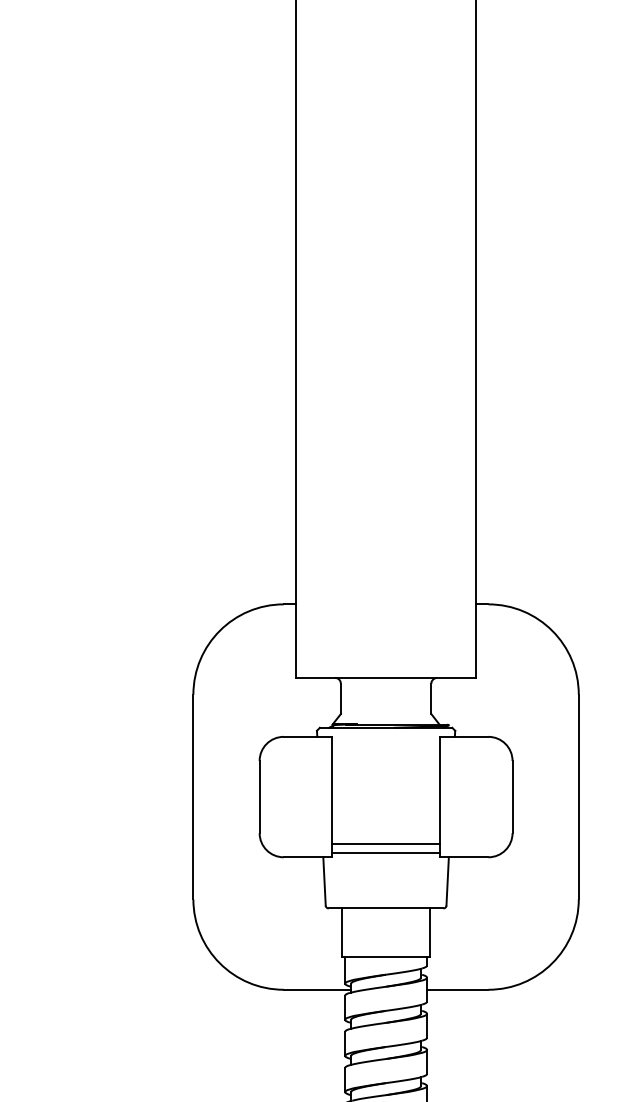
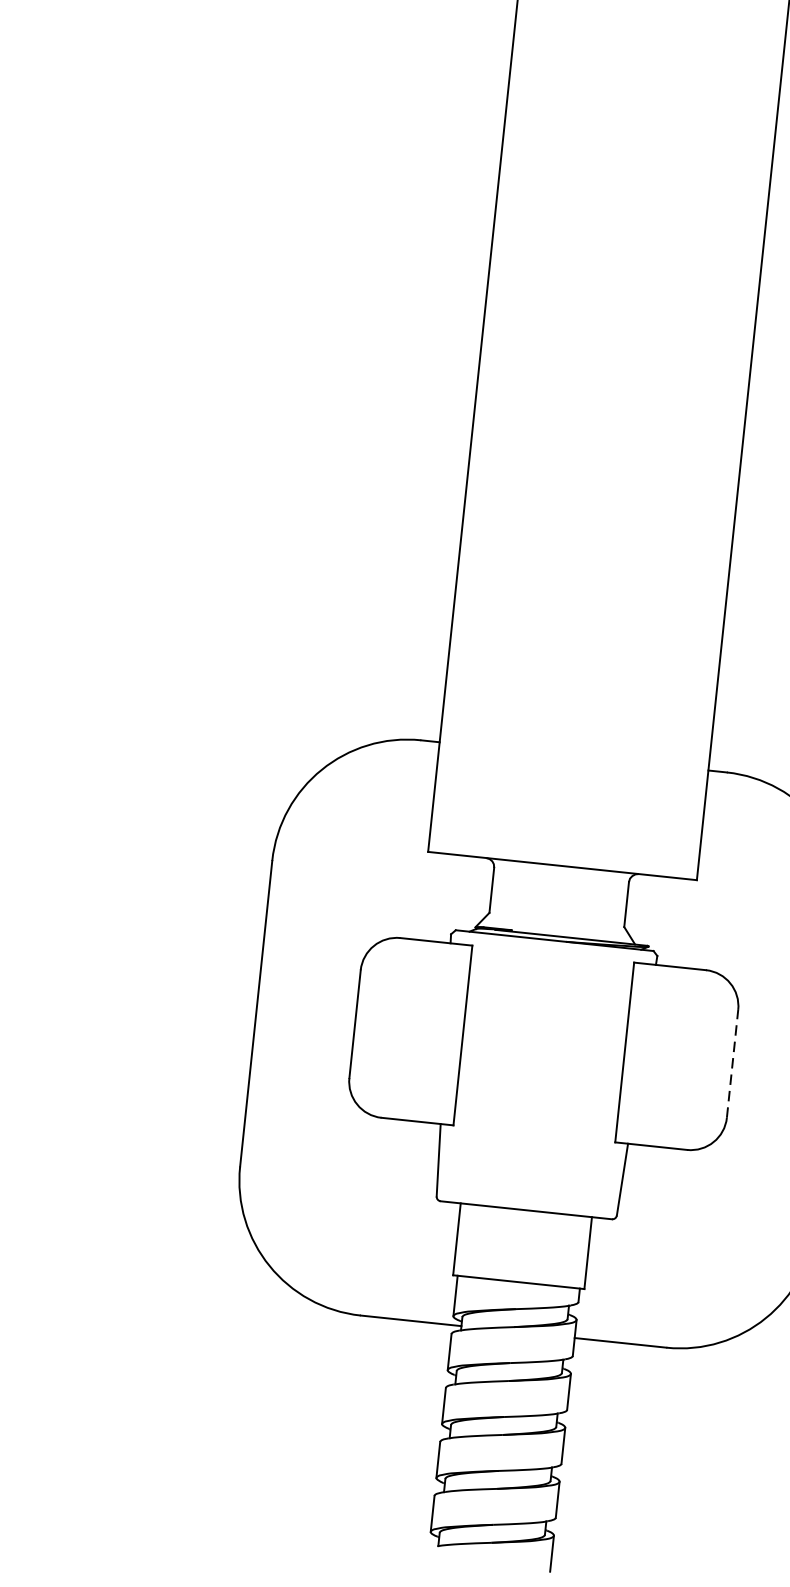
line: (512, 796) -> (732, 1062), solid -> dashed
line: (385, 843) -> (535, 1113), removed
line: (385, 852) -> (534, 1126), removed

